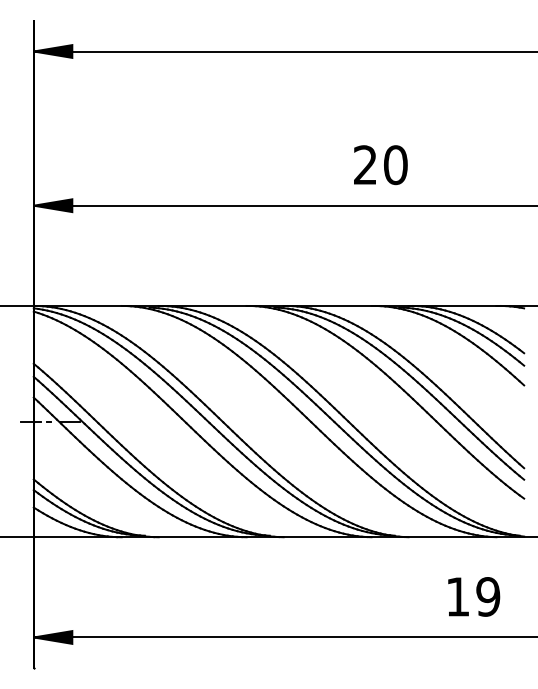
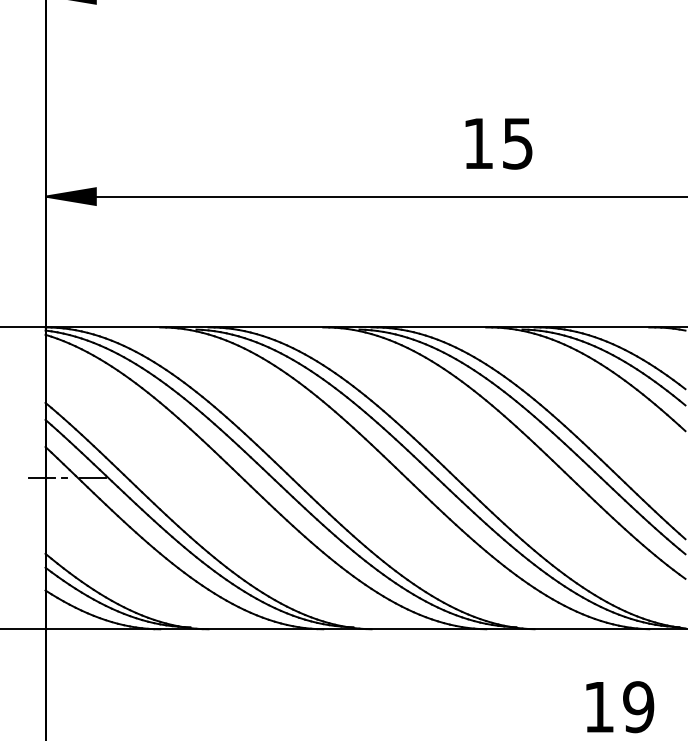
text: (380, 165) -> (498, 144), 20 -> 15

